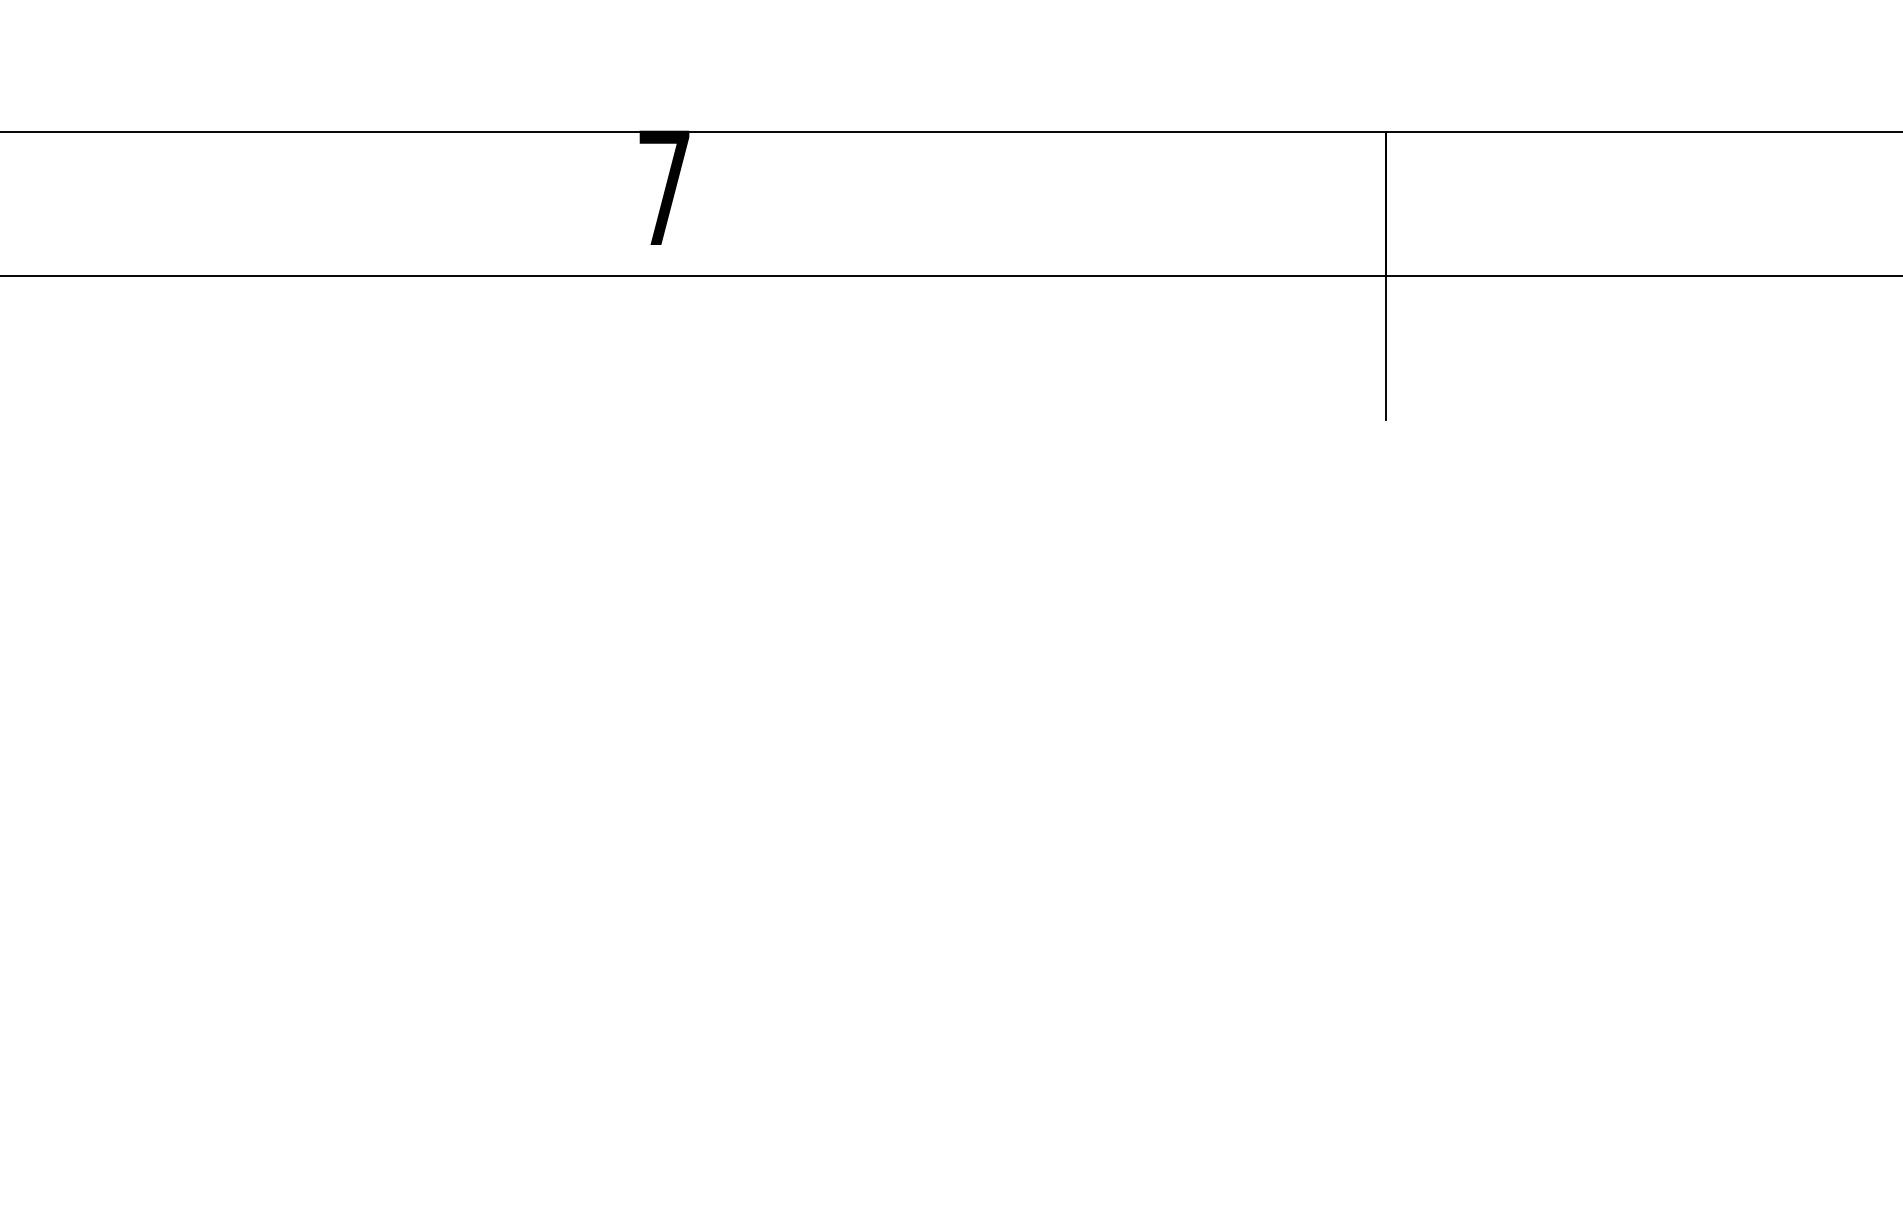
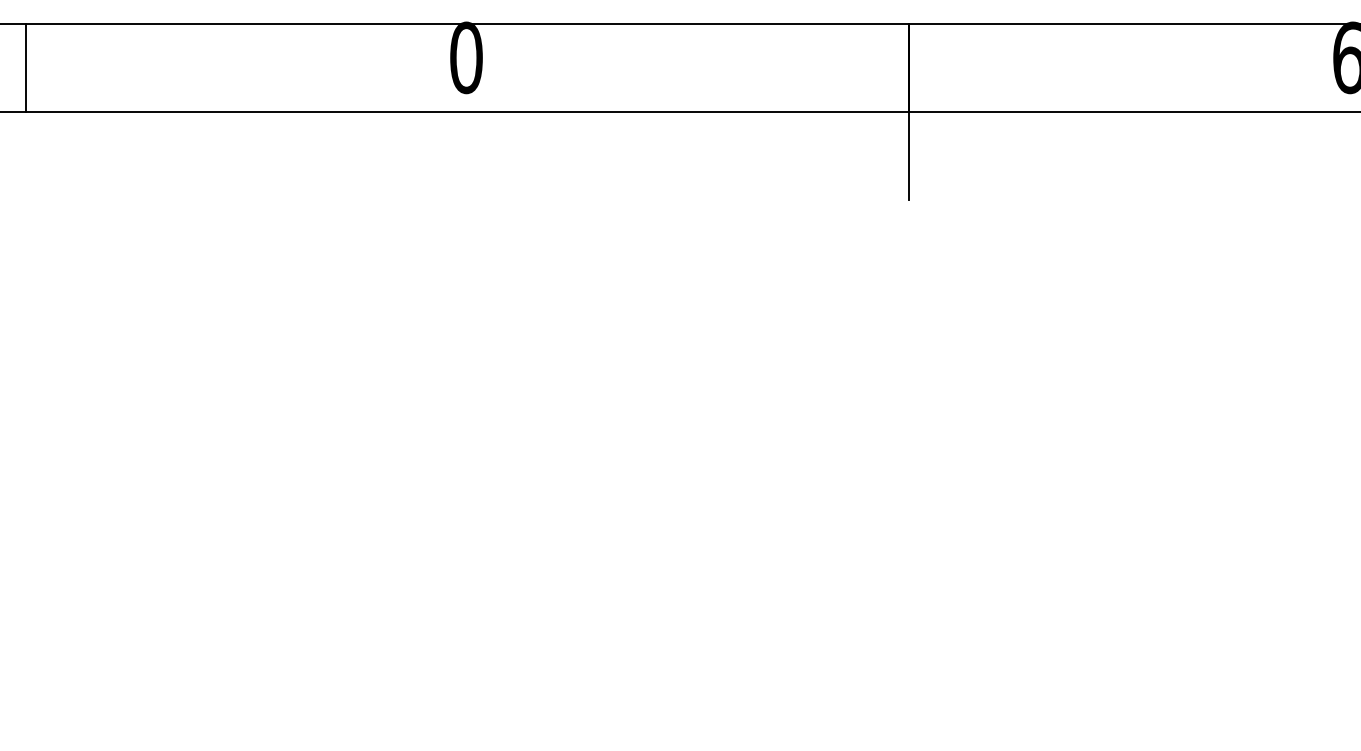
text: (664, 187) -> (466, 57), 7 -> 0

